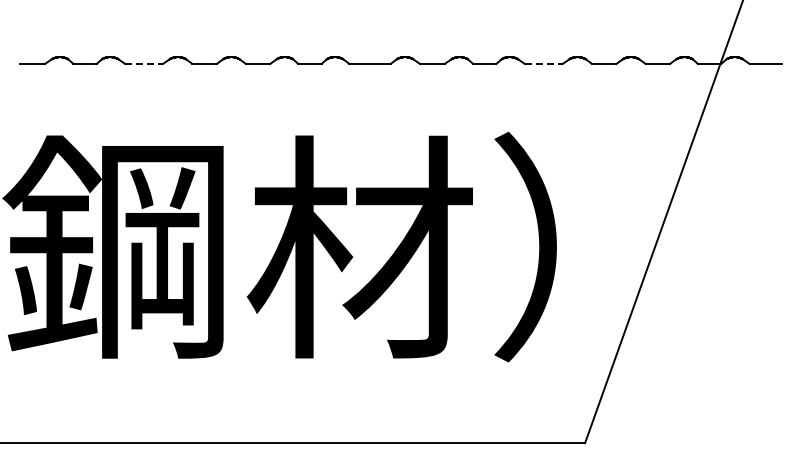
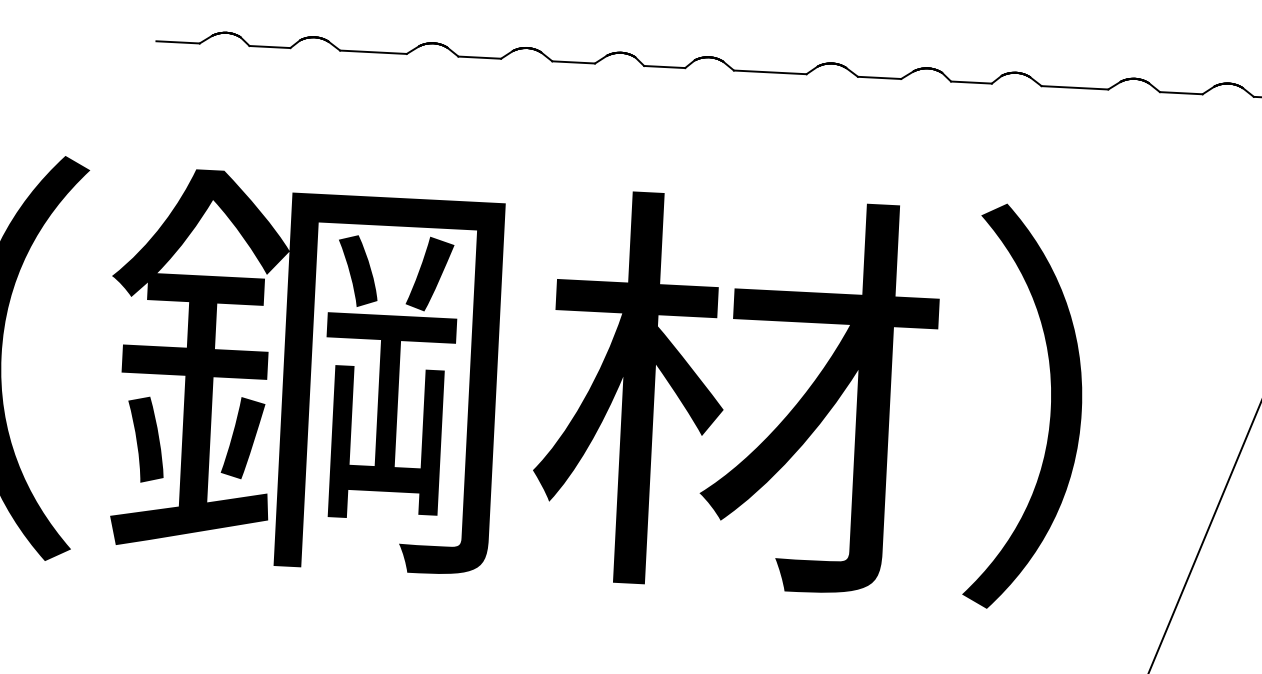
line: (144, 63) -> (374, 51), dashed -> solid
line: (543, 63) -> (1074, 87), dashed -> solid

